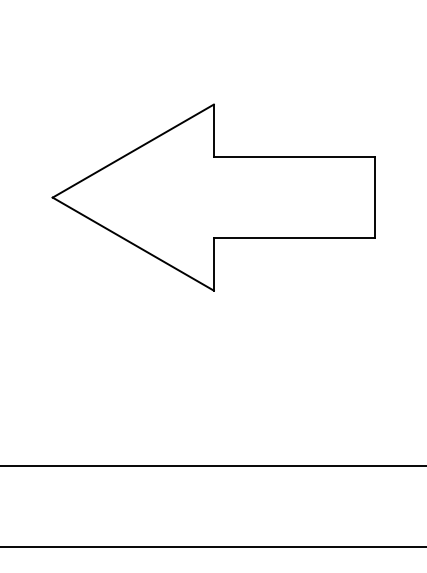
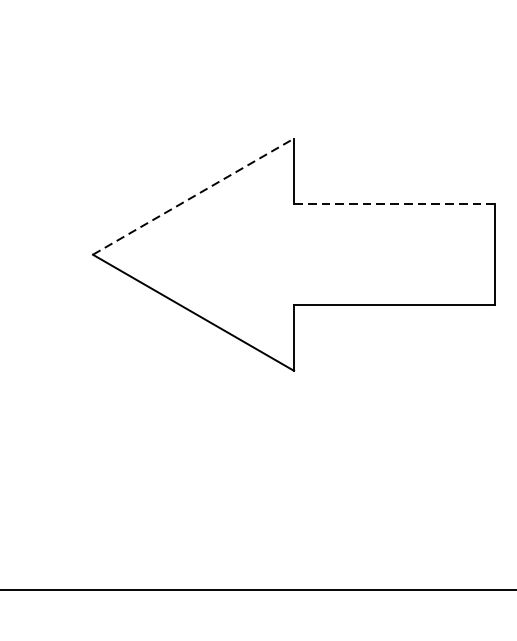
line: (133, 150) -> (193, 195), solid -> dashed
line: (294, 157) -> (394, 204), solid -> dashed

